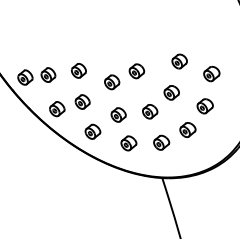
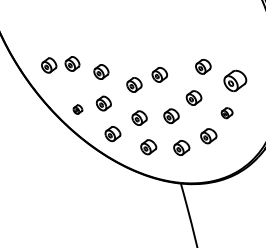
part: (211, 73) -> (234, 80), size x1.4
part: (36, 76) -> (60, 64), moved
part: (204, 106) -> (226, 113), size x0.7
part: (56, 108) -> (77, 109), size x0.6

